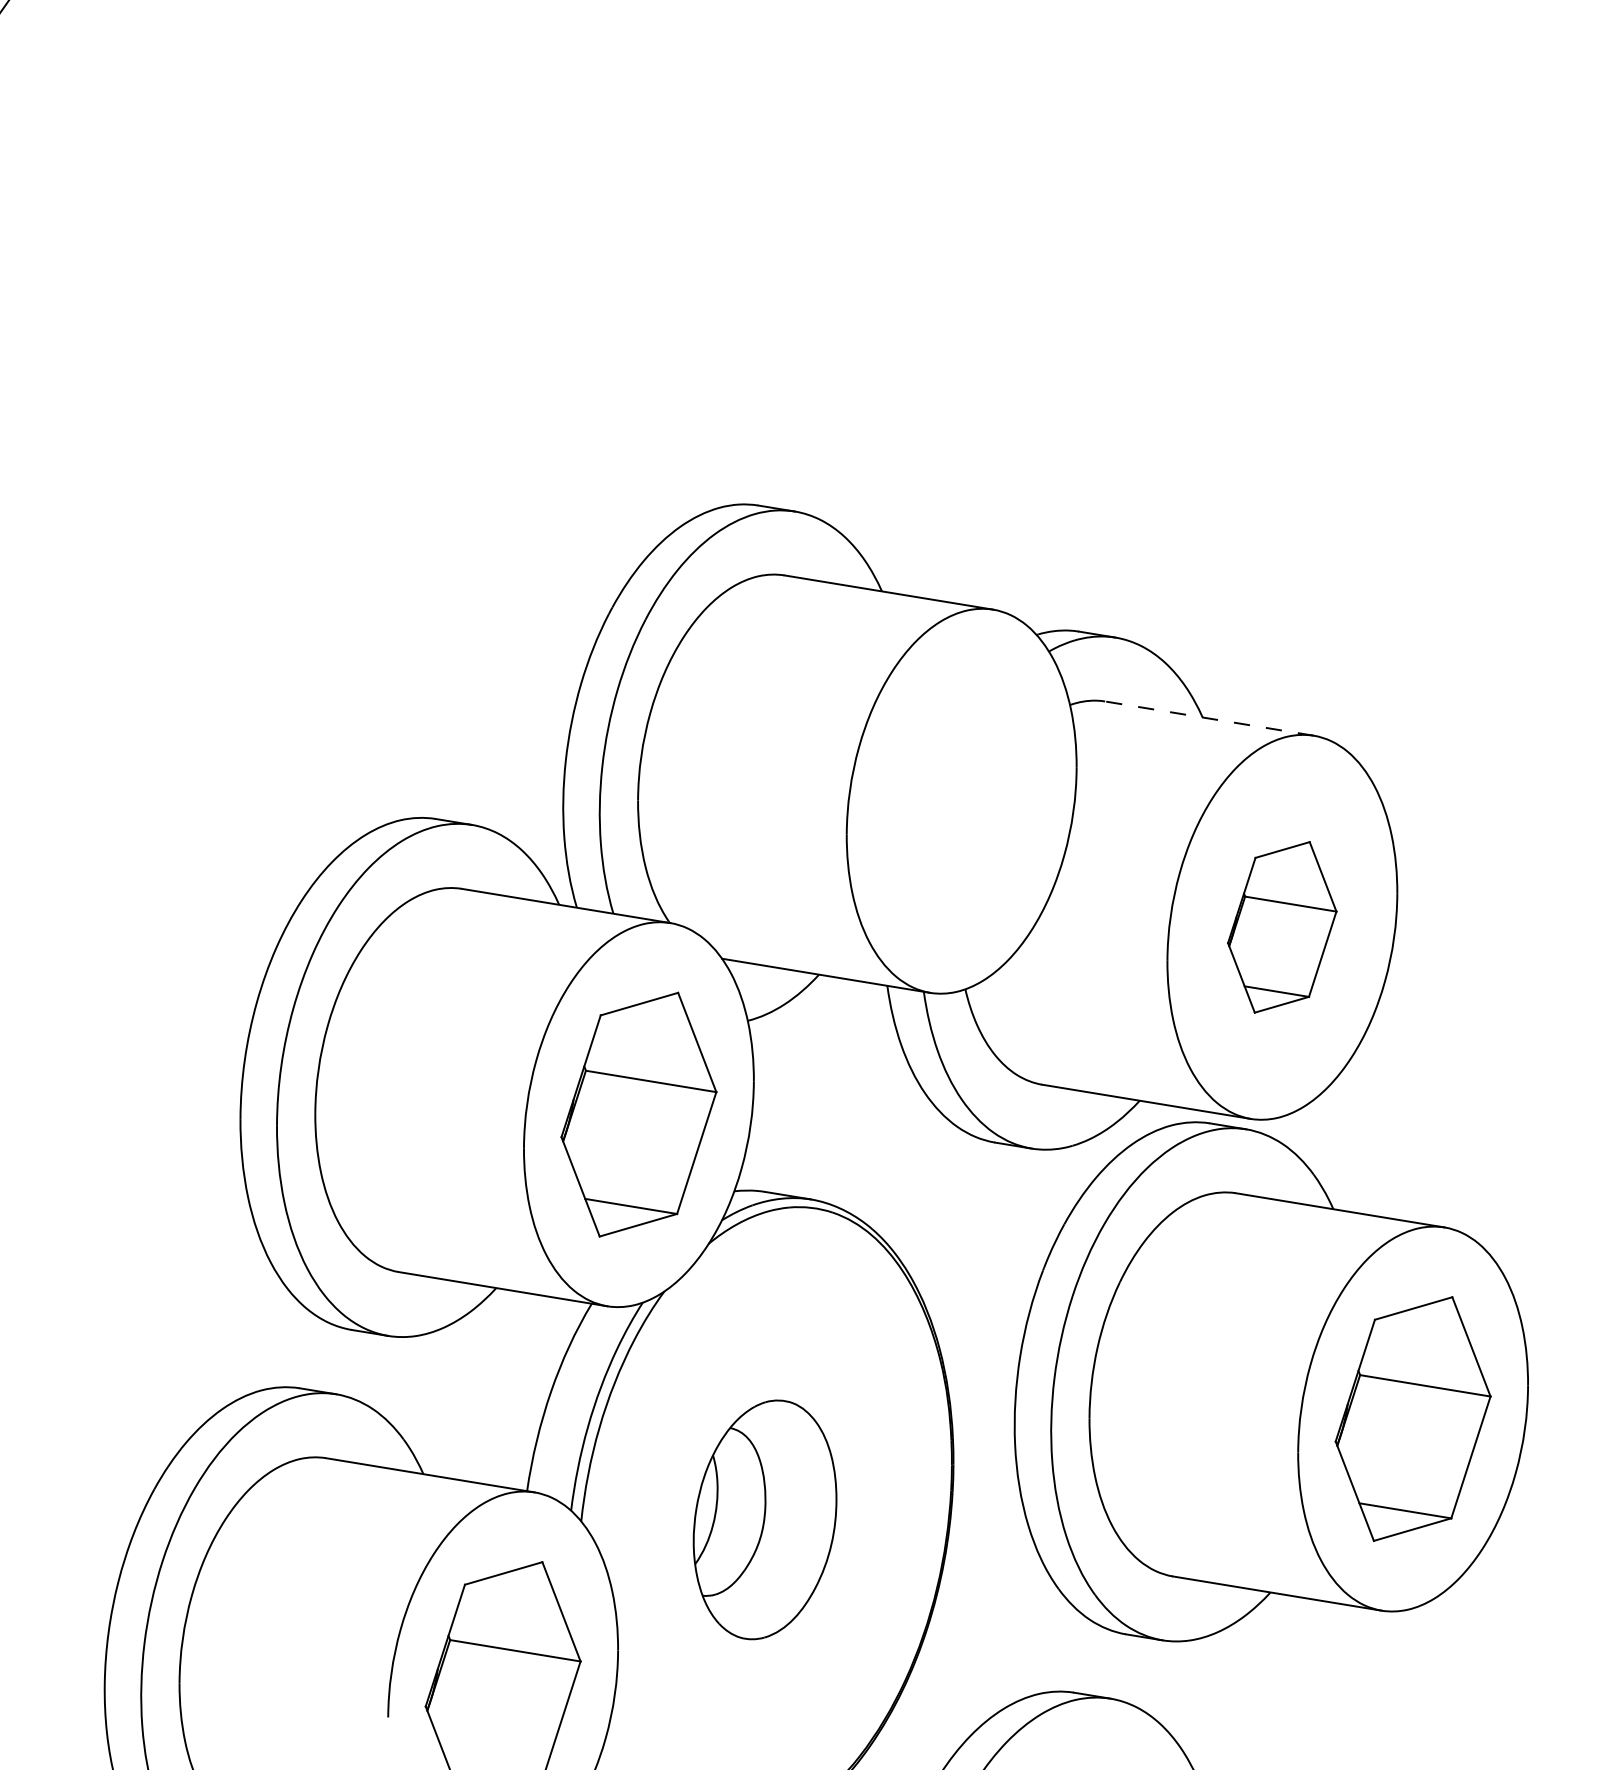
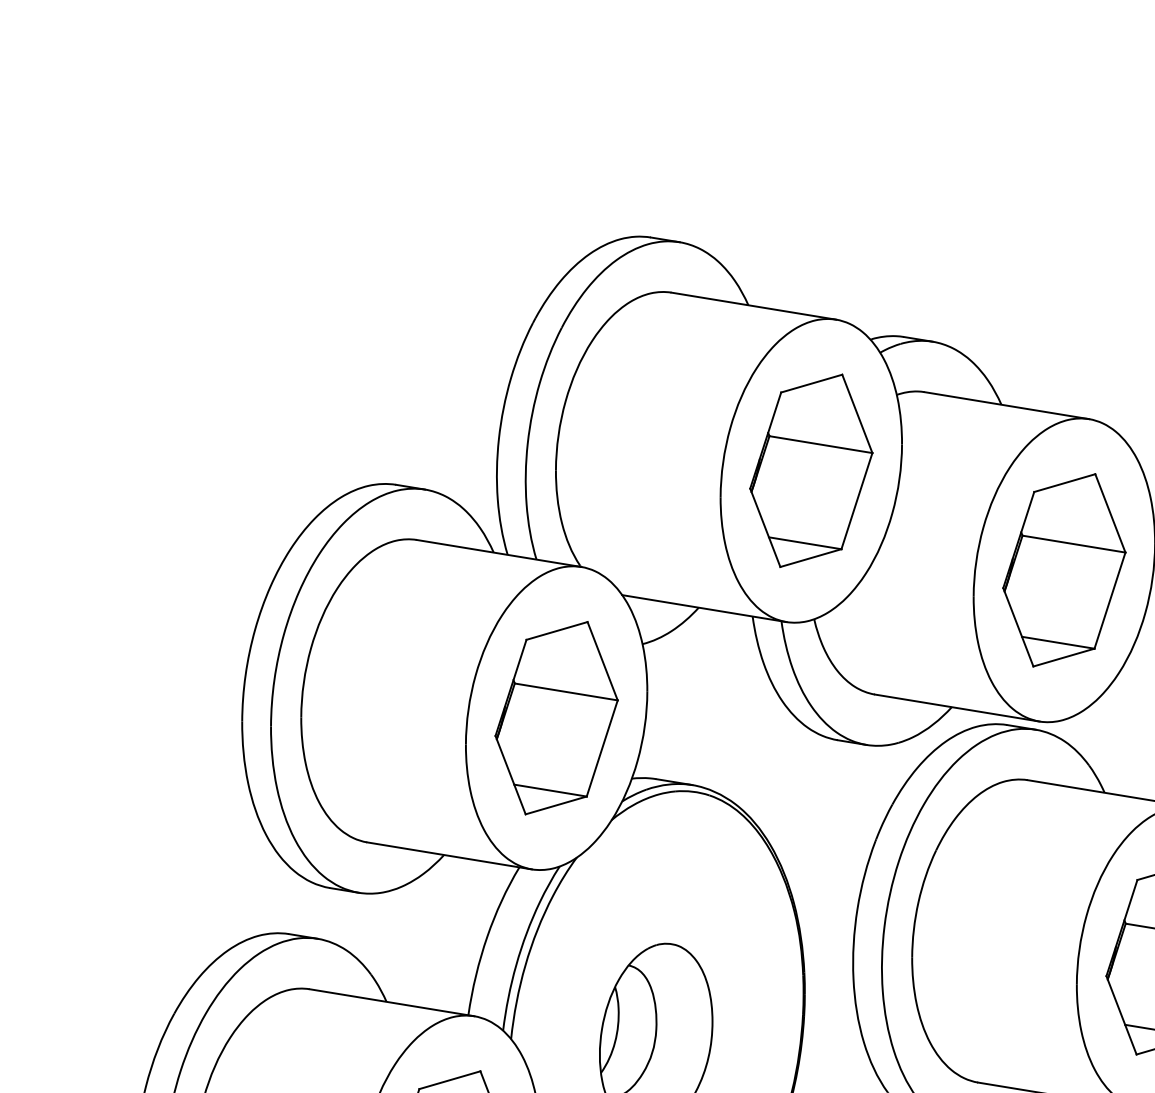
line: (1209, 718) -> (1006, 405), dashed -> solid
part: (961, 801) -> (811, 471), added
part: (1281, 927) -> (1063, 570), size x1.43

